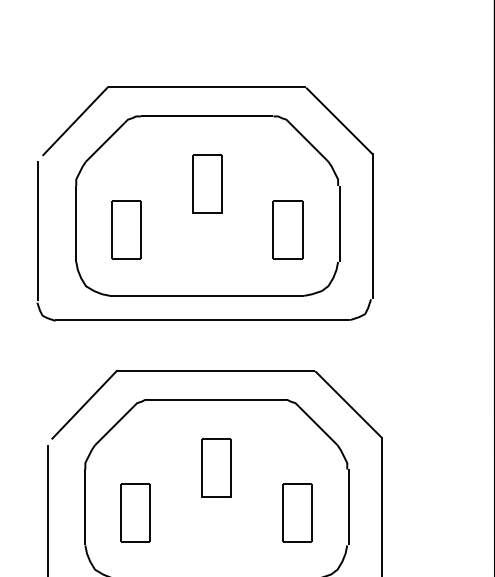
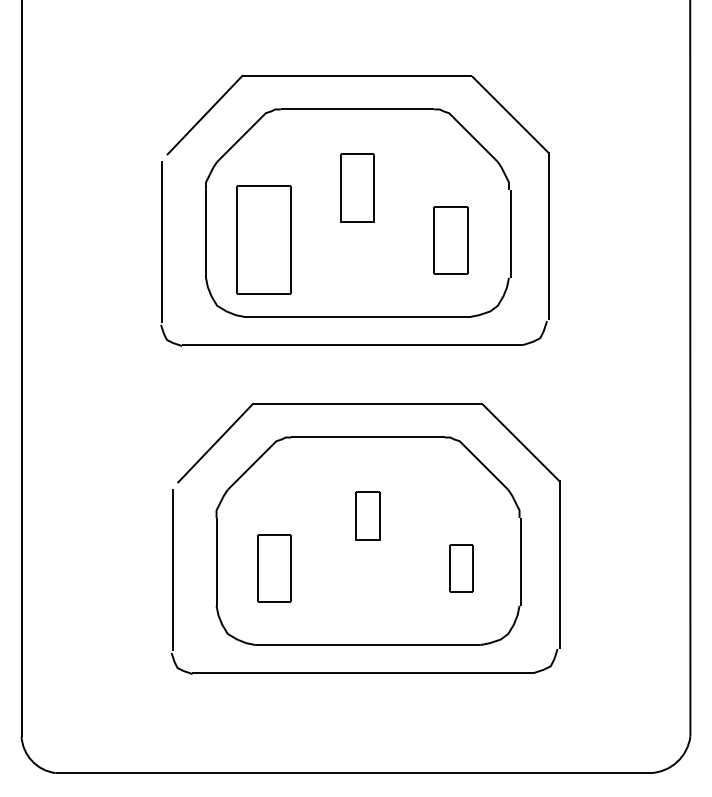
part: (125, 229) -> (263, 240), size x1.6
part: (215, 467) -> (367, 515), size x0.7
part: (297, 513) -> (461, 568), size x0.7

